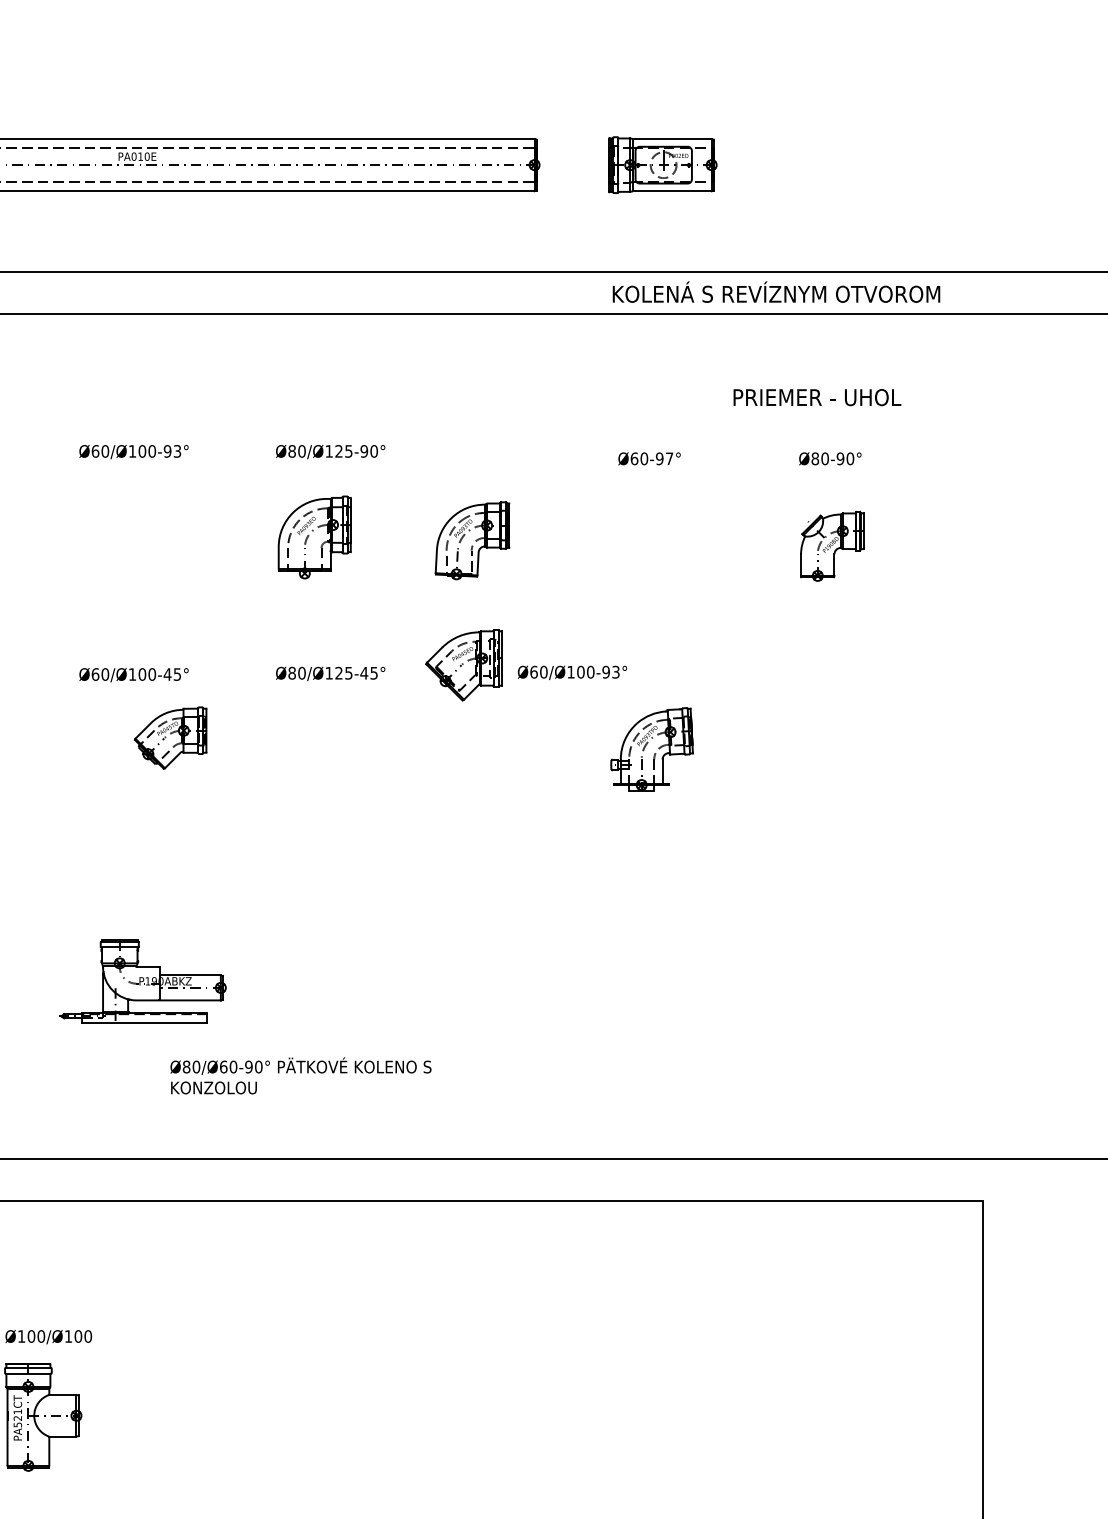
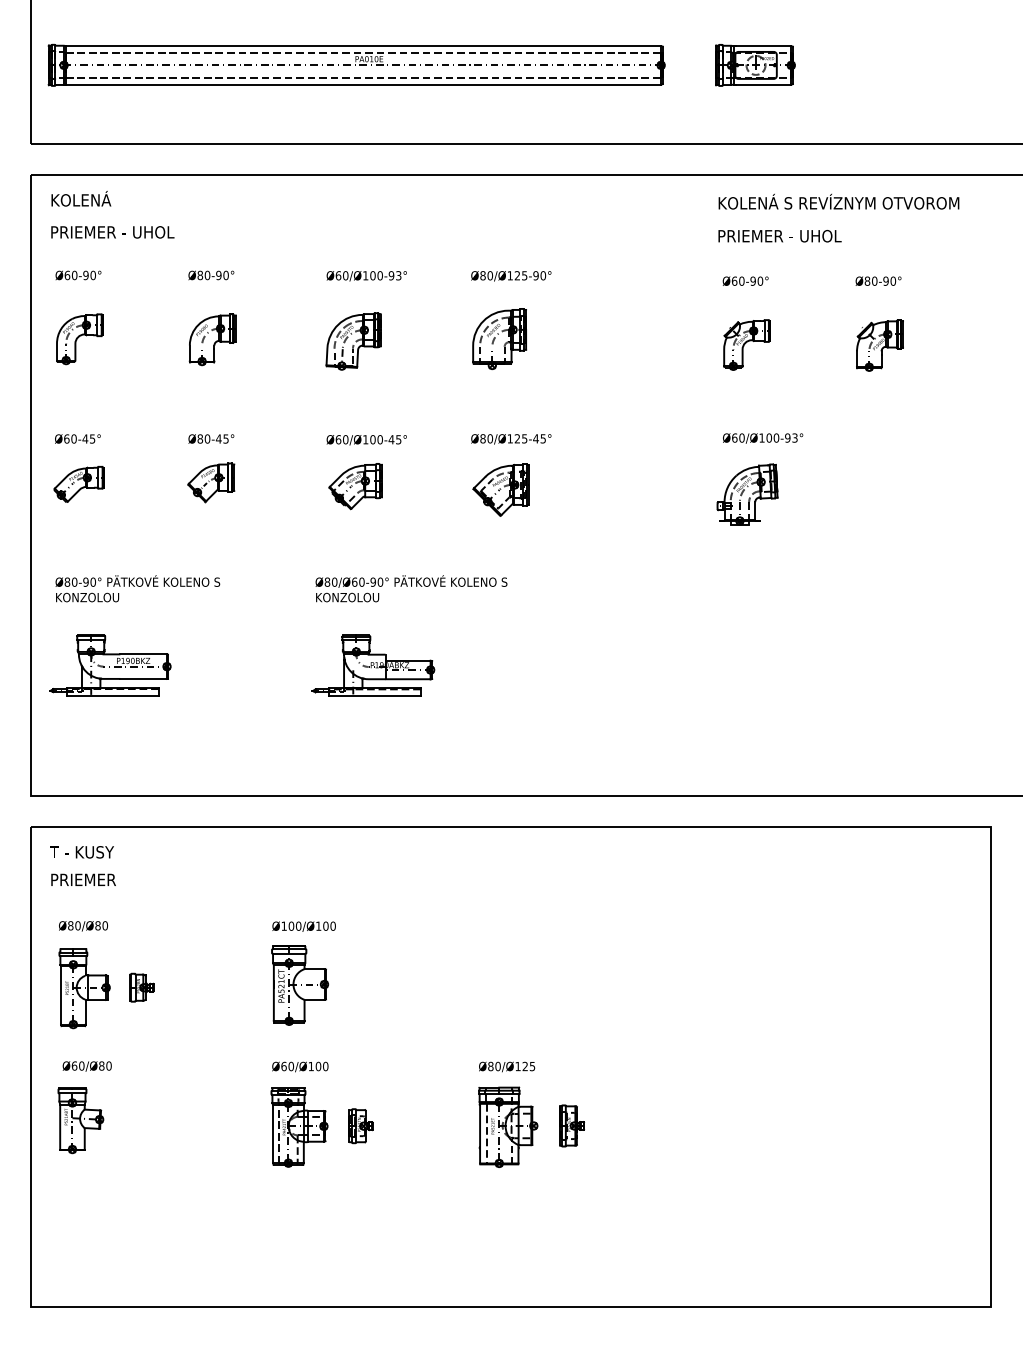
text: (775, 291) -> (838, 201), moved
text: (816, 397) -> (779, 236), moved
text: (669, 457) -> (760, 280), Ø60-97° -> Ø60-90°
part: (472, 540) -> (353, 341), moved
part: (650, 544) -> (746, 344), added
part: (462, 664) -> (500, 489), moved
text: (573, 672) -> (763, 438), moved
part: (170, 738) -> (355, 486), moved
text: (300, 1075) -> (411, 588), moved

